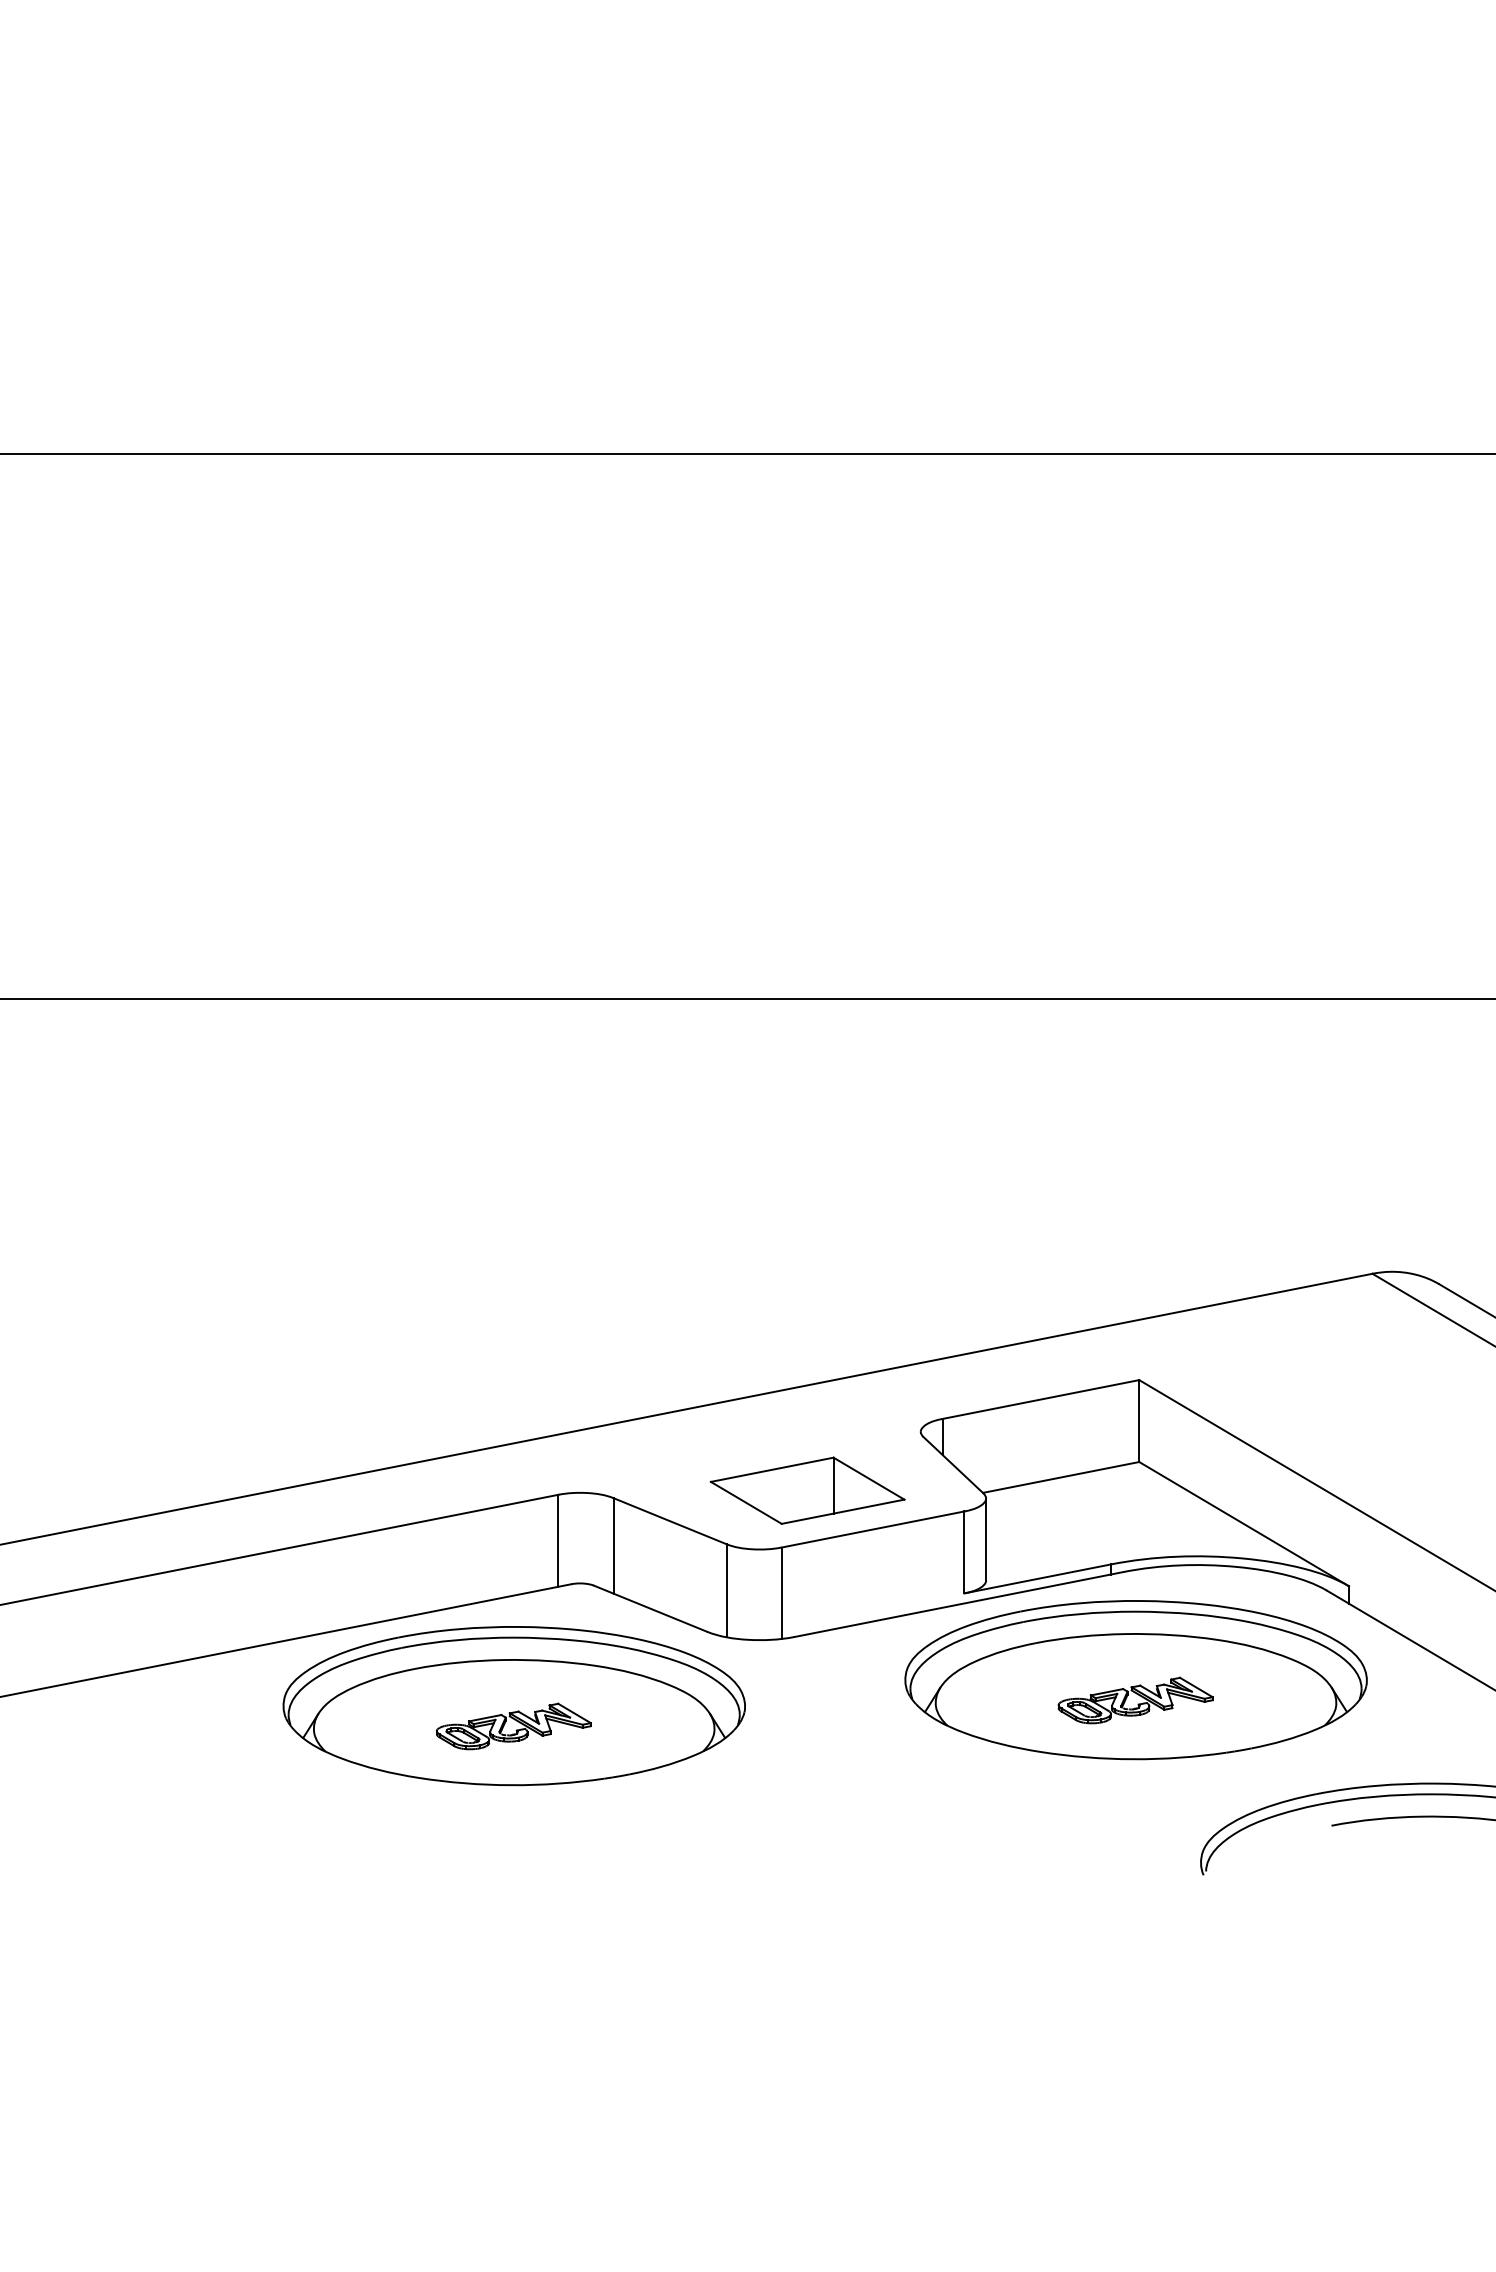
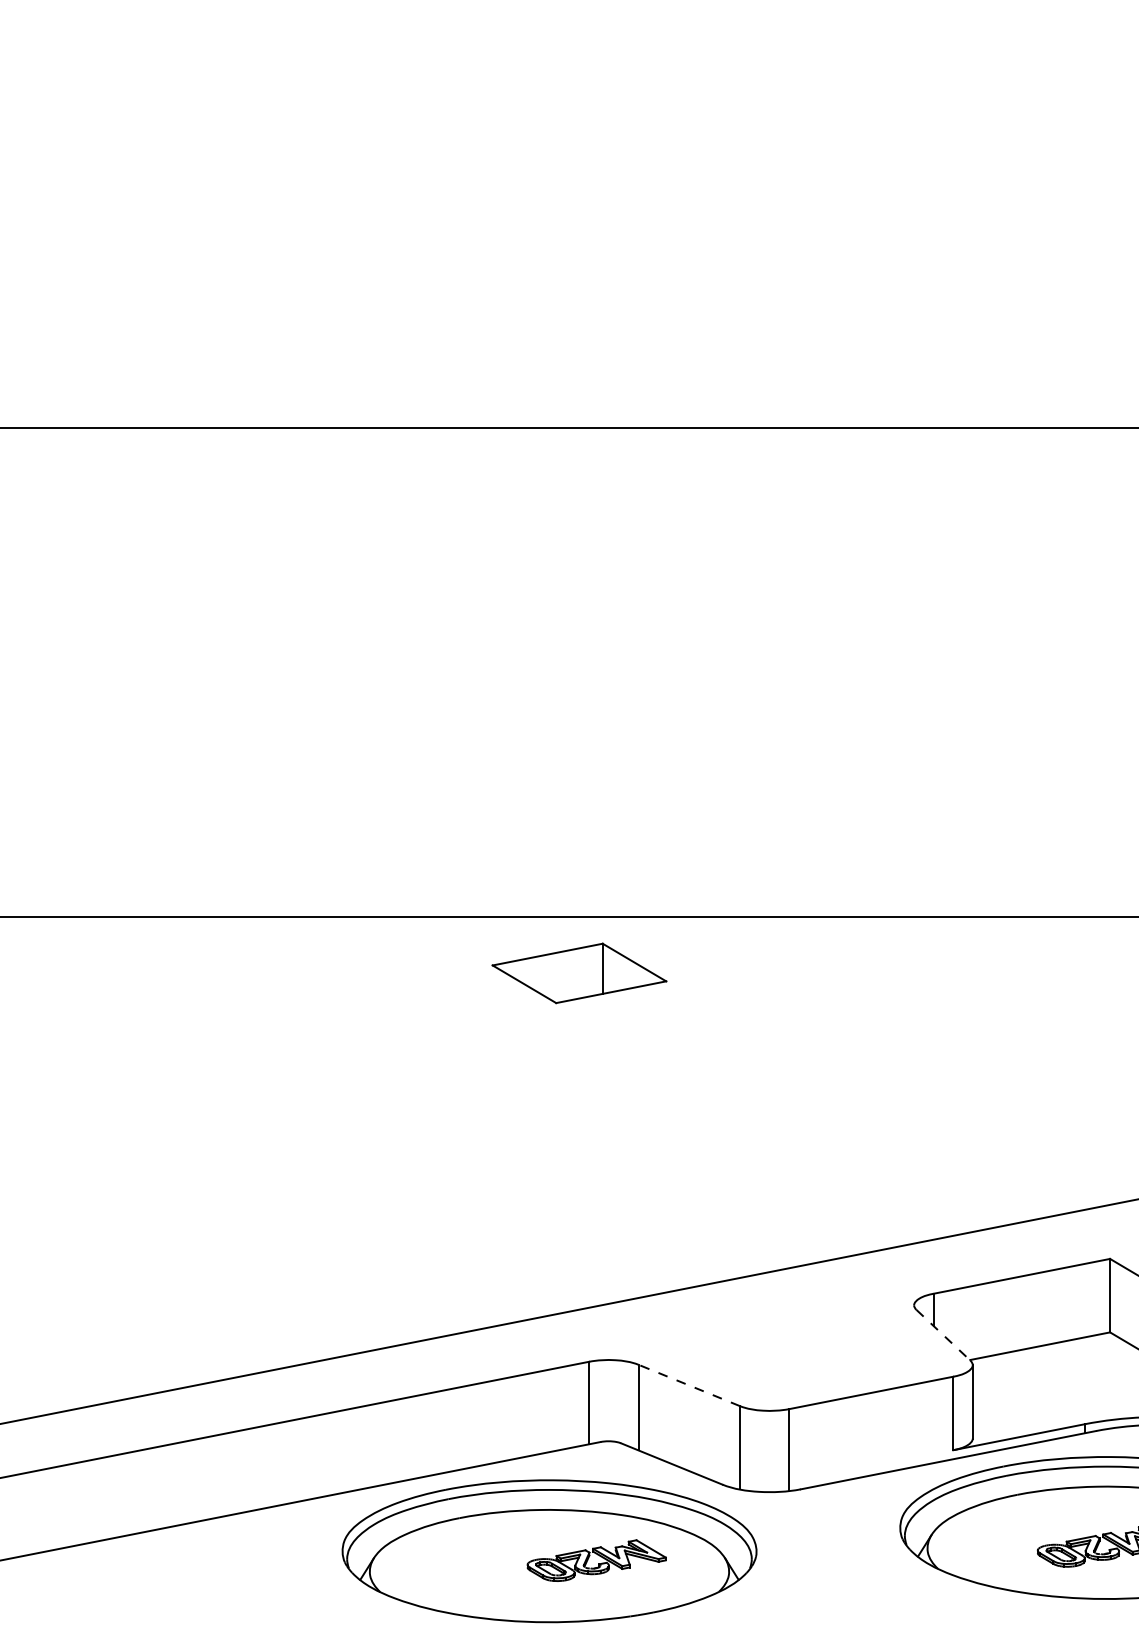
line: (953, 1465) -> (943, 1335), solid -> dashed
part: (807, 1490) -> (579, 973), moved
line: (669, 1520) -> (688, 1384), solid -> dashed
part: (513, 1726) -> (596, 1560), moved

